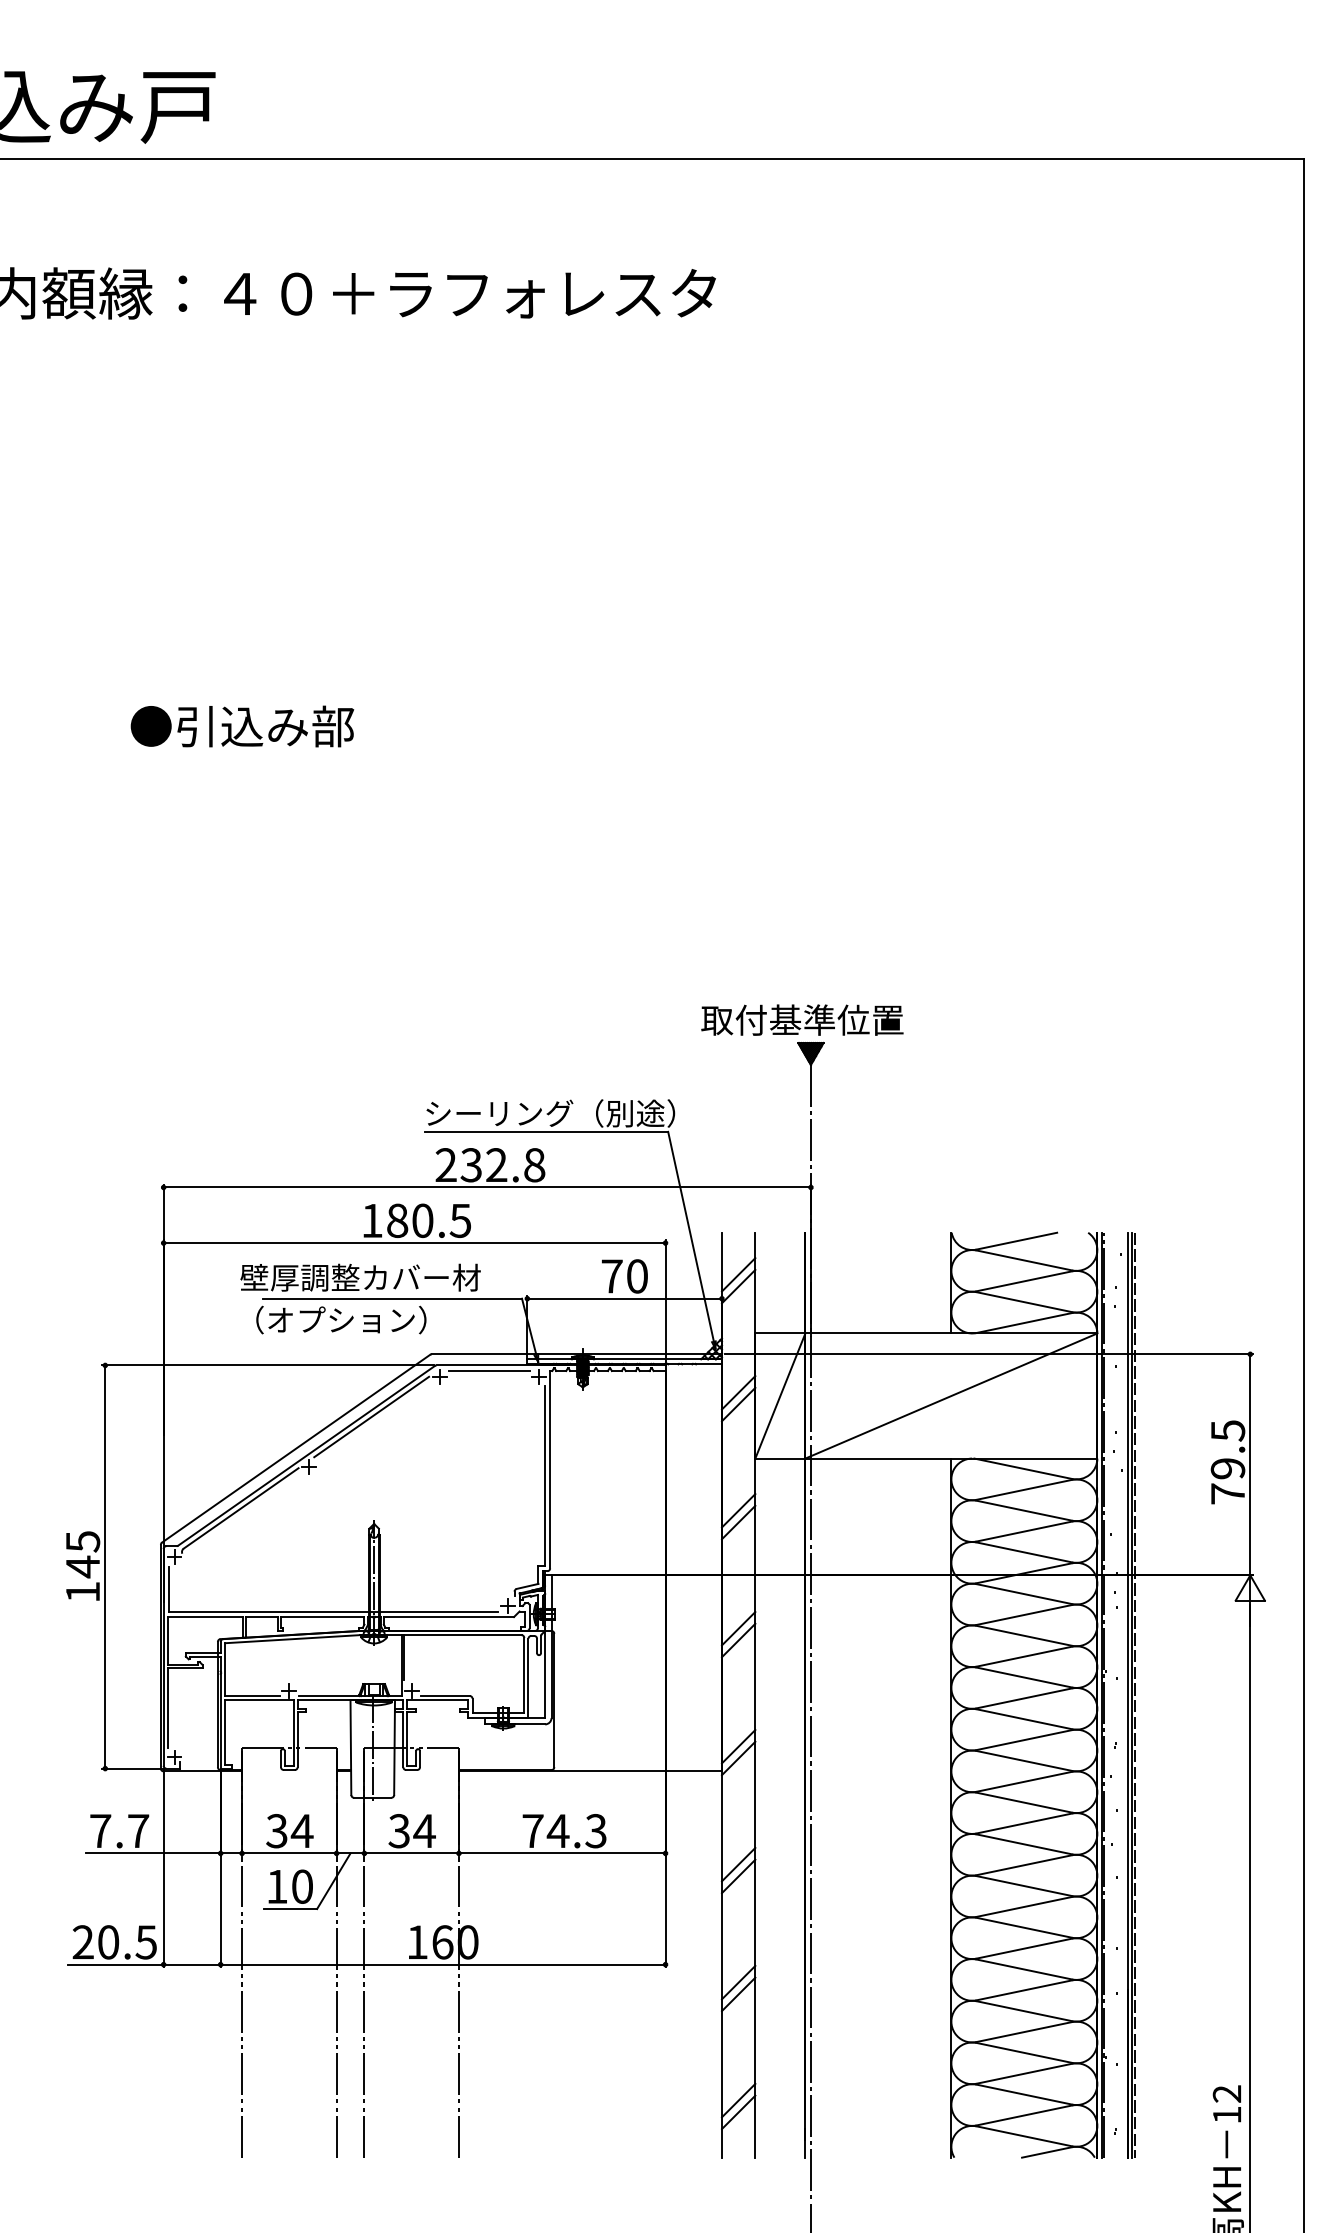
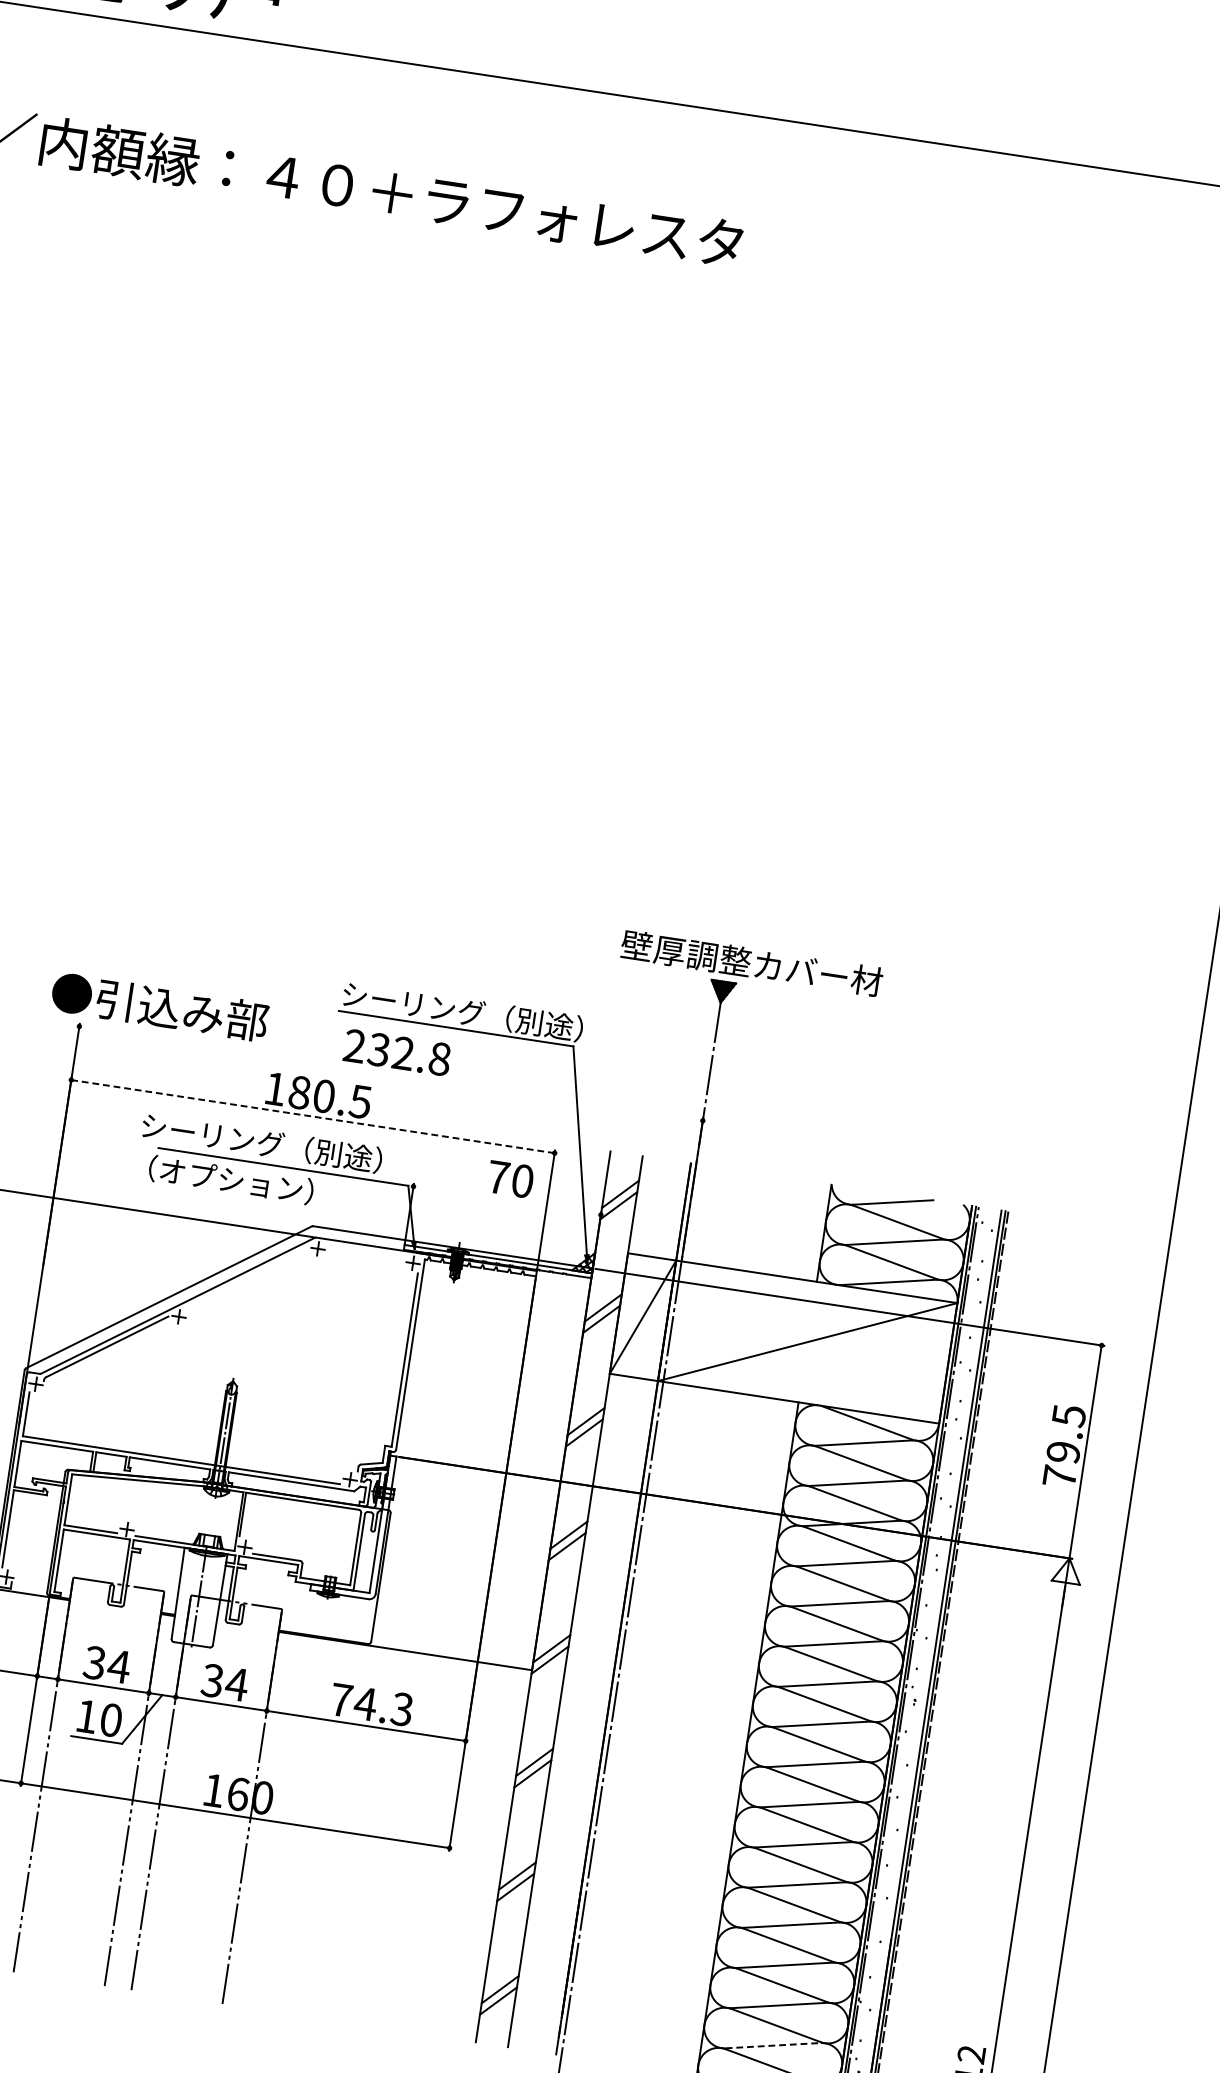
text: (242, 726) -> (159, 1007), moved
text: (836, 1019) -> (751, 962), 取付基準位置 -> 壁厚調整カバー材
line: (486, 1187) -> (390, 1073), removed
line: (414, 1243) -> (312, 1116), solid -> dashed
text: (365, 1277) -> (260, 1142), 壁厚調整カバー材 -> シーリング（別途）
line: (624, 1298) -> (507, 1200), removed
line: (489, 1371) -> (366, 1251), removed
line: (371, 1416) -> (246, 1277), removed
line: (1024, 2115) -> (773, 2045), solid -> dashed

